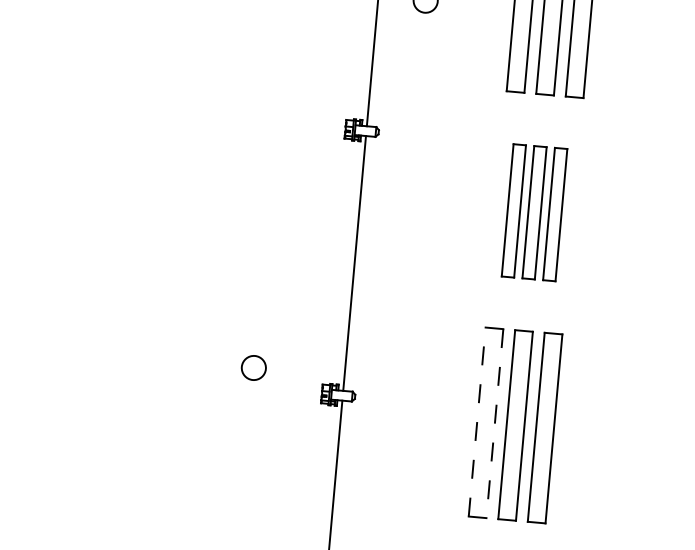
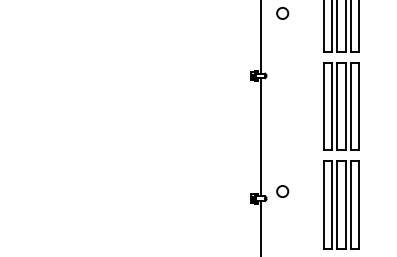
part: (534, 212) -> (341, 106), size x1.43
circle: (253, 367) -> (282, 191), moved
line: (476, 422) -> (323, 205), dashed -> solid
line: (493, 424) -> (331, 205), dashed -> solid

